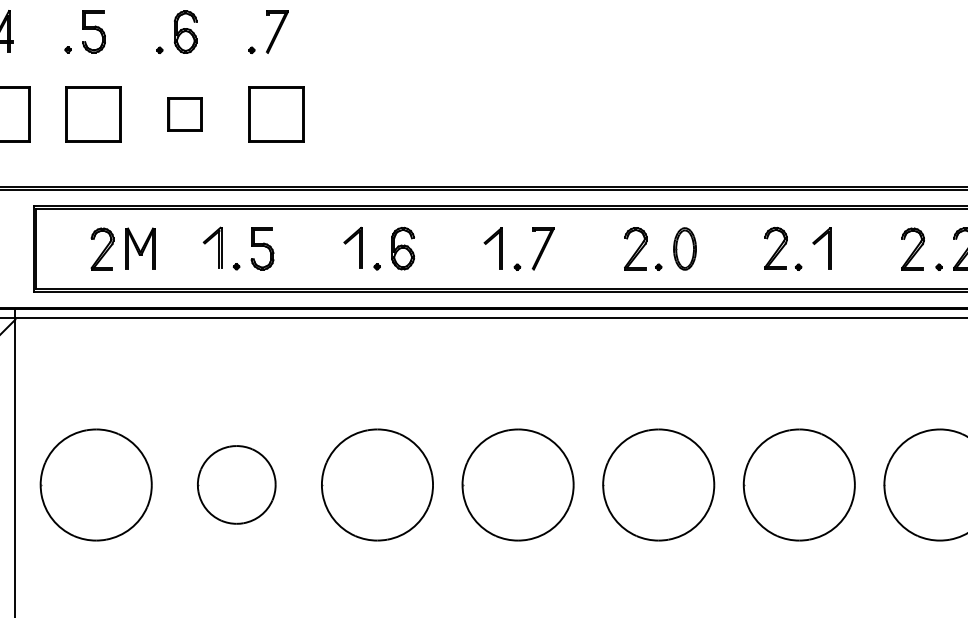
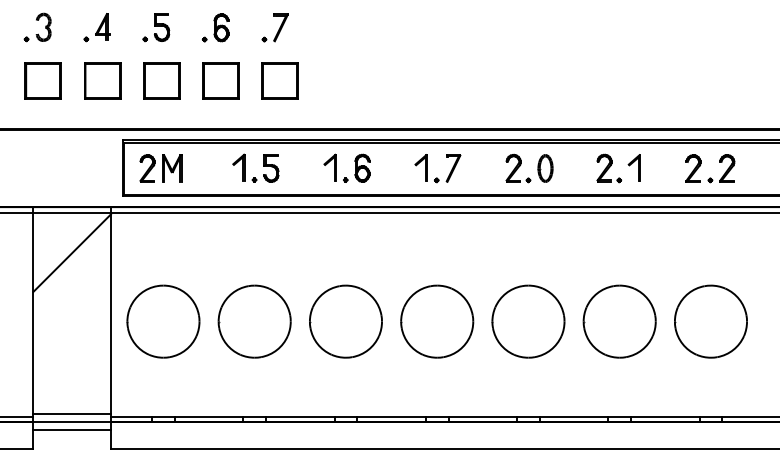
part: (184, 113) -> (220, 80), size x1.67
part: (122, 248) -> (160, 168), moved
part: (236, 484) -> (254, 321), size x1.43

